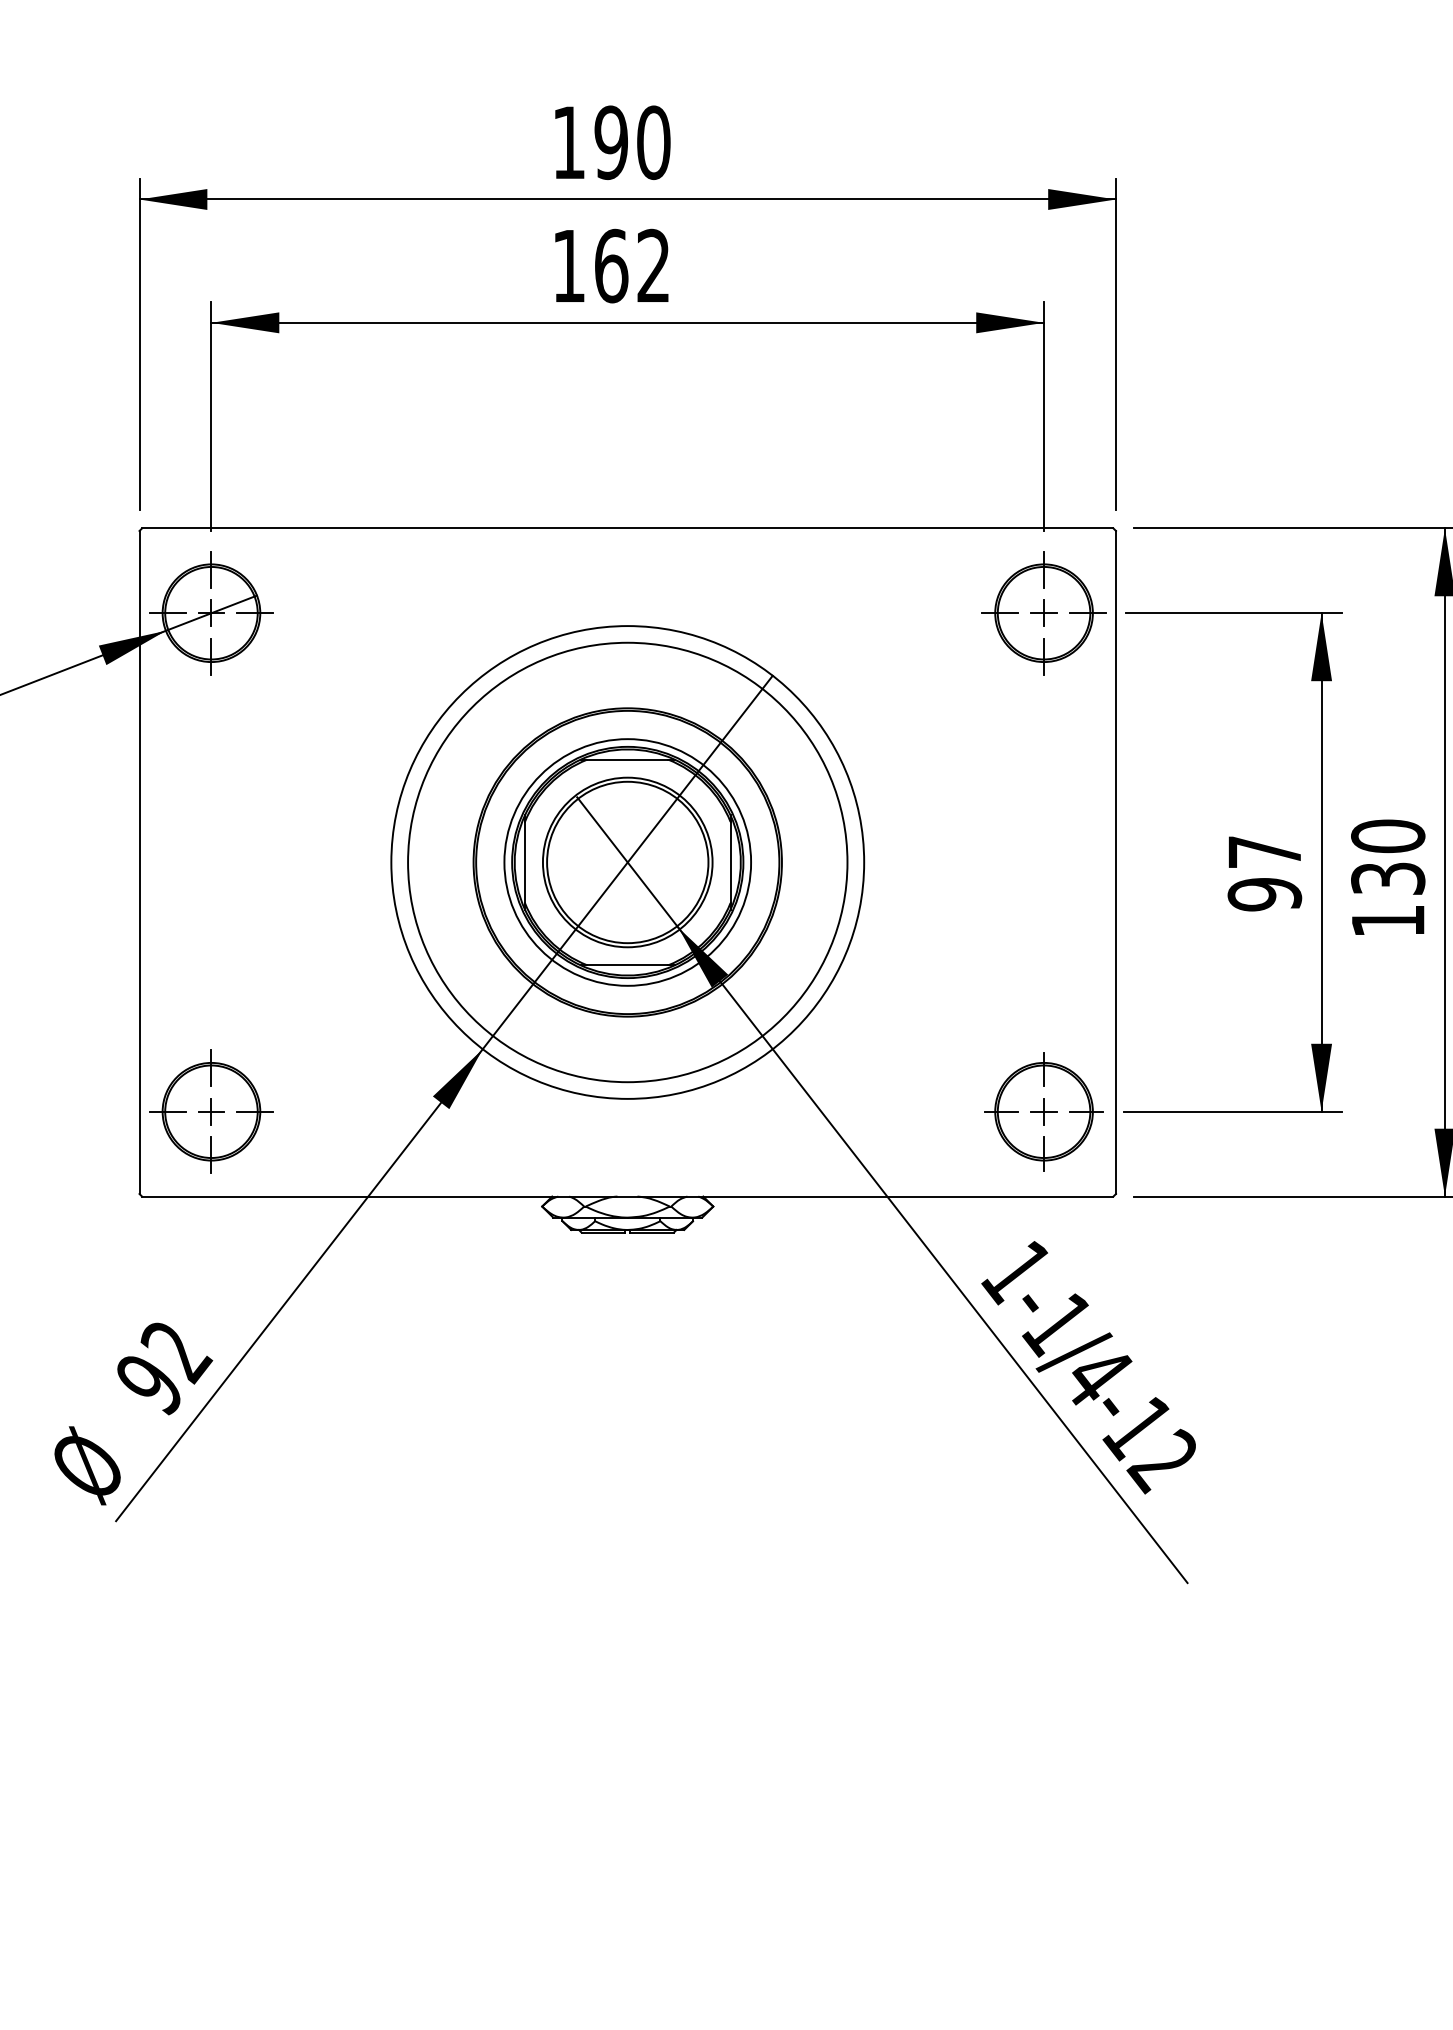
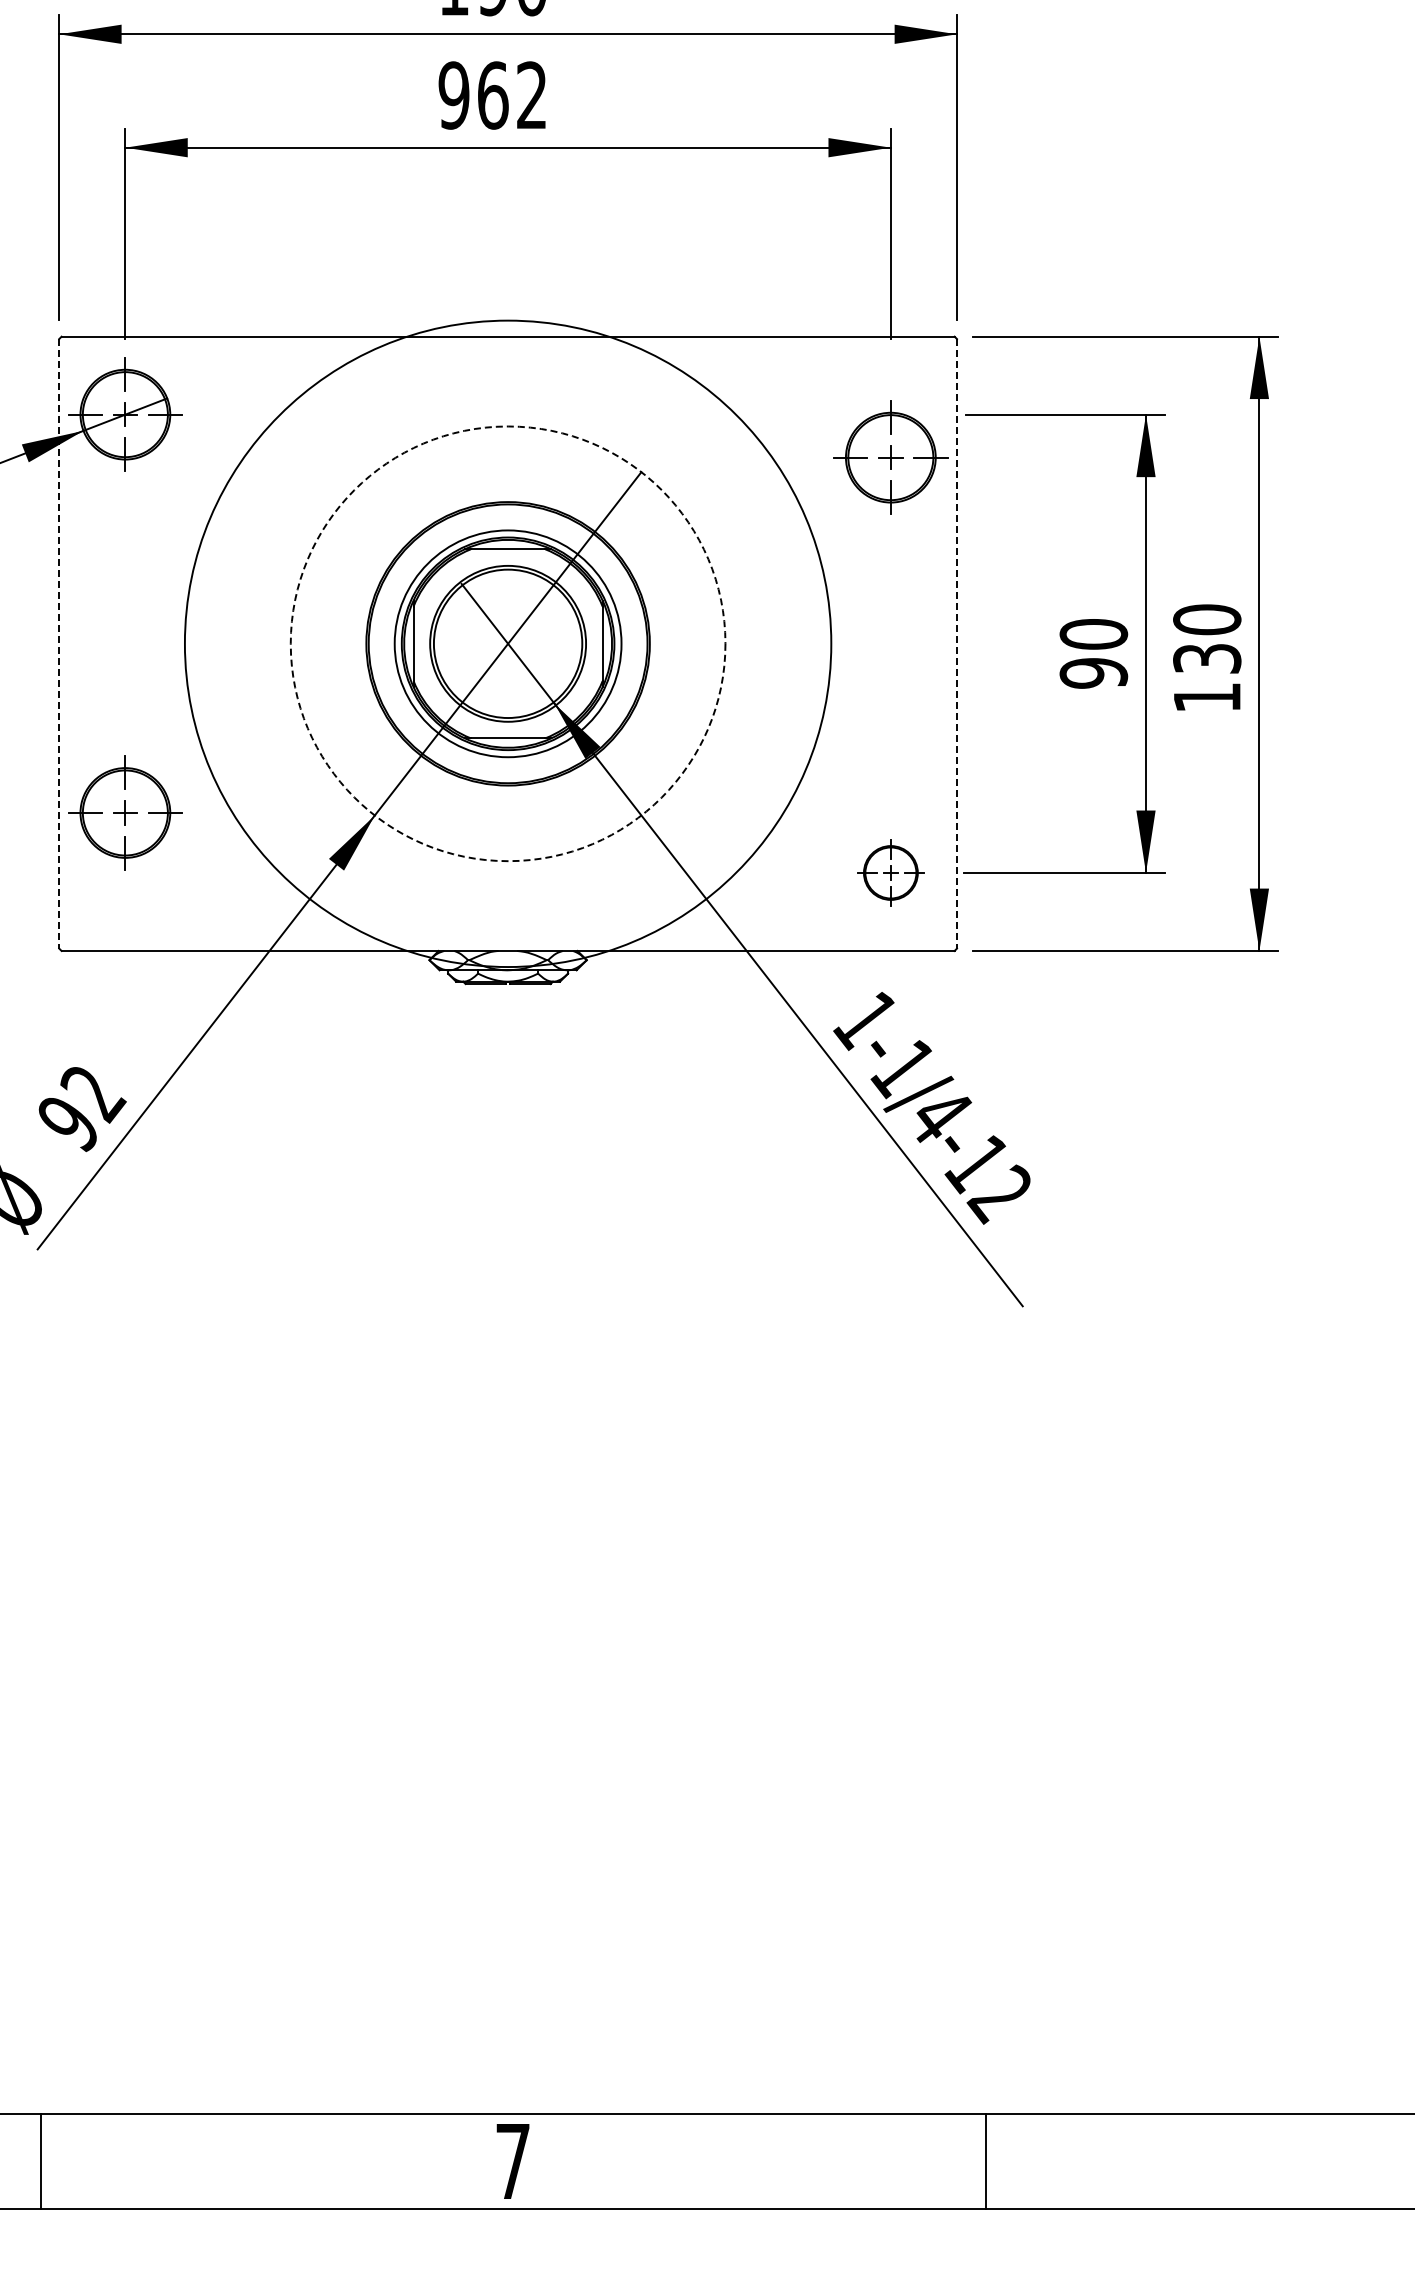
text: (568, 266) -> (453, 95), 162 -> 962
part: (1043, 613) -> (890, 457), moved
text: (1264, 852) -> (1093, 634), 97 -> 90
line: (139, 862) -> (59, 643), solid -> dashed
circle: (627, 862) -> (507, 643), solid -> dashed
circle: (628, 862) -> (508, 643), size x1.6
line: (1116, 862) -> (957, 643), solid -> dashed
part: (211, 1111) -> (125, 812), moved
part: (1043, 1111) -> (890, 872), size x0.6

